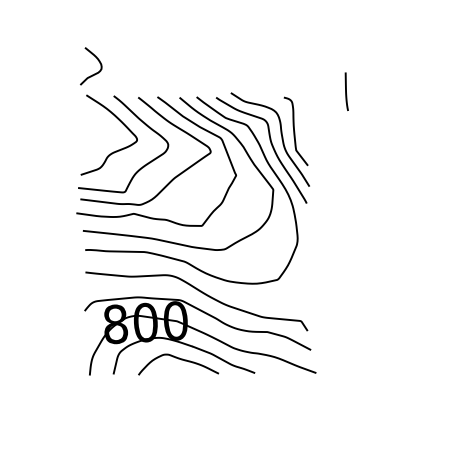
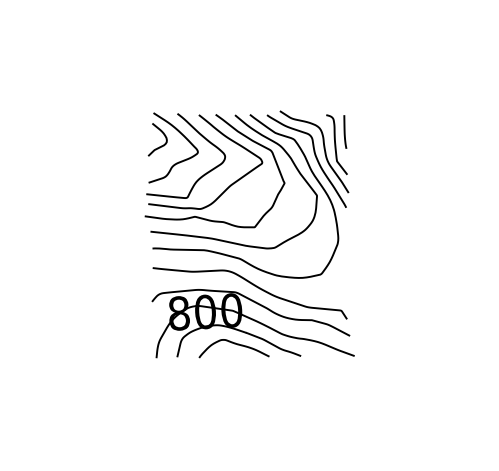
curve: (97, 61) -> (163, 135), moved
line: (347, 91) -> (345, 131), moved

